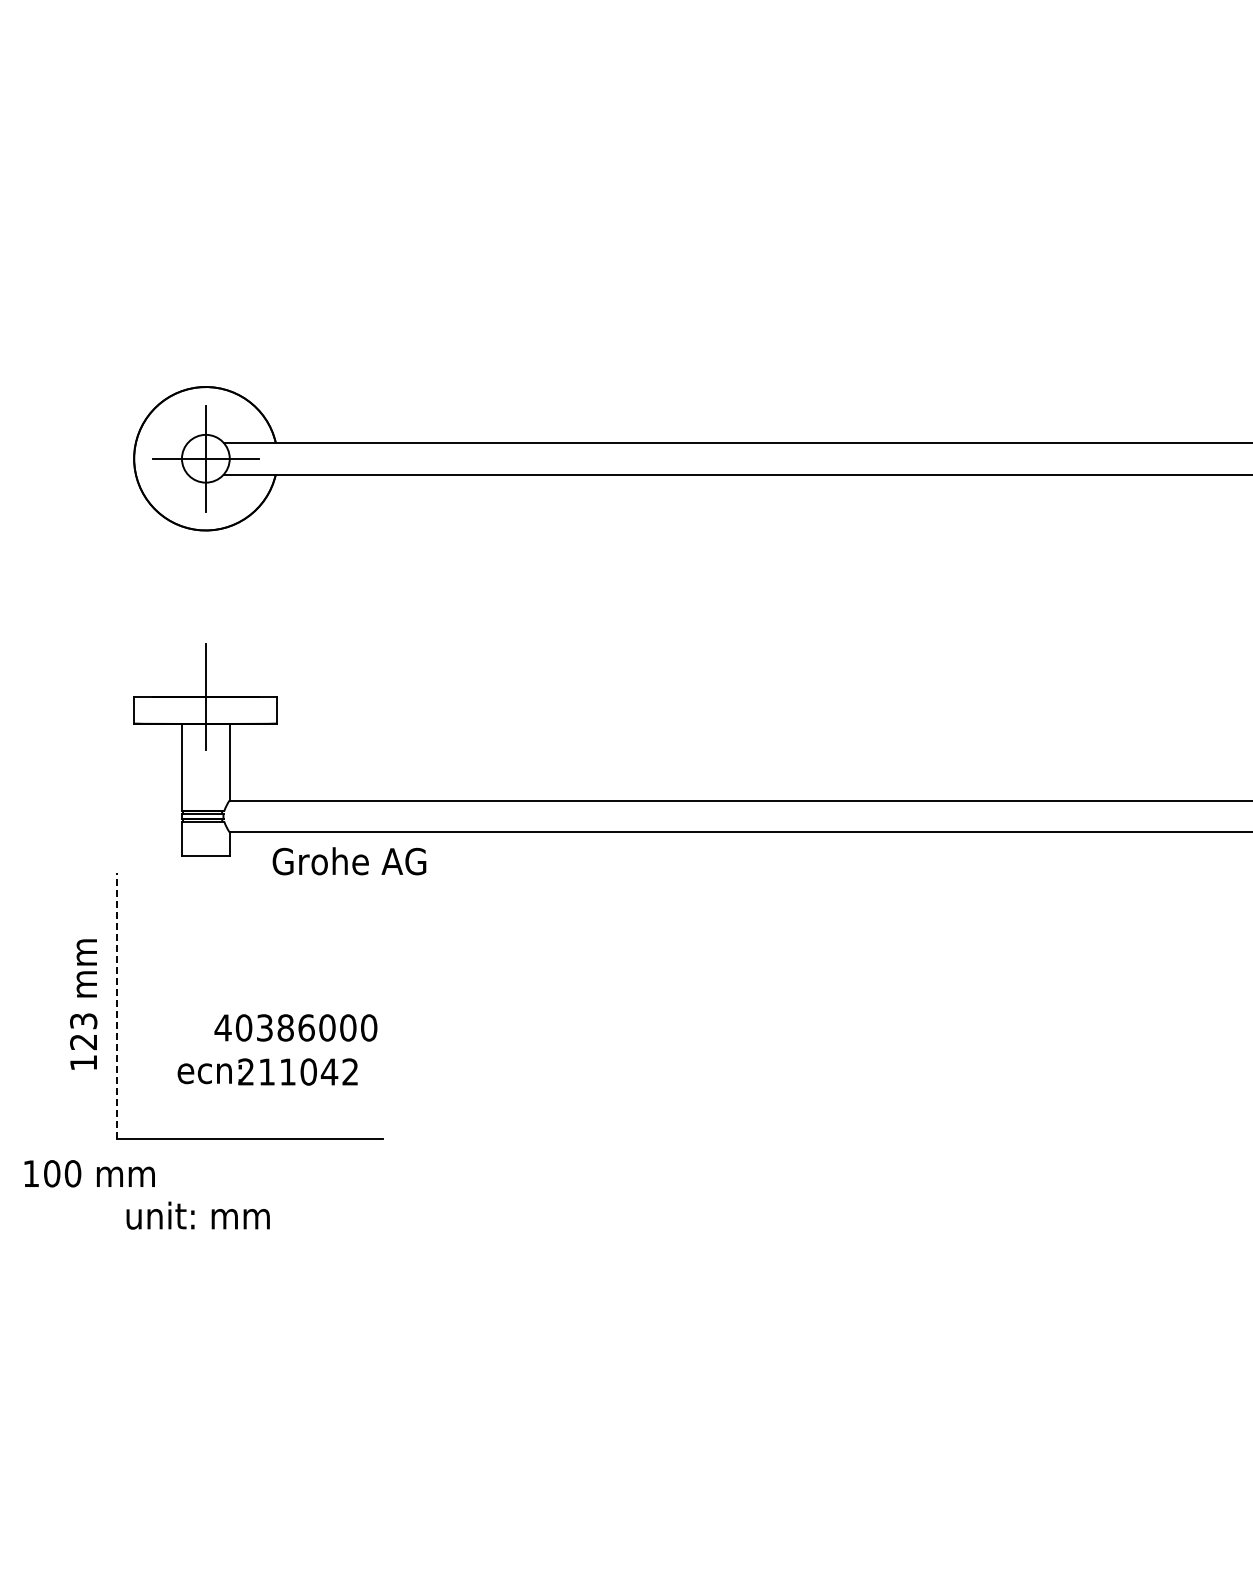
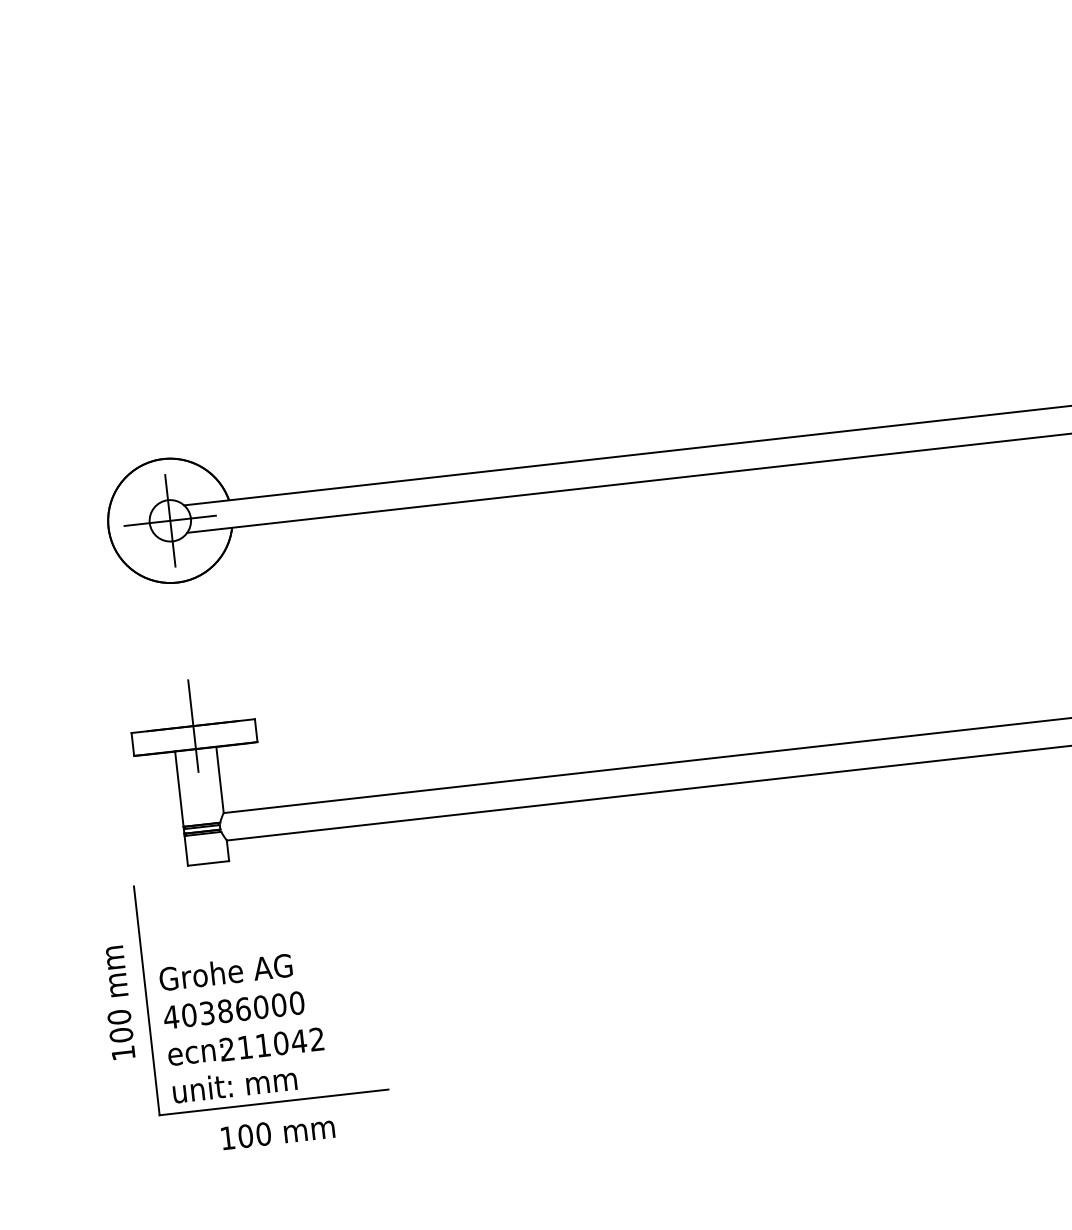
text: (349, 861) -> (225, 972), moved
line: (117, 1005) -> (147, 1000), dashed -> solid
text: (295, 1027) -> (233, 1009), moved
text: (83, 1031) -> (120, 1026), 123 -> 100
text: (267, 1071) -> (245, 1046), moved
text: (89, 1173) -> (277, 1132), moved
text: (197, 1215) -> (234, 1084), moved

